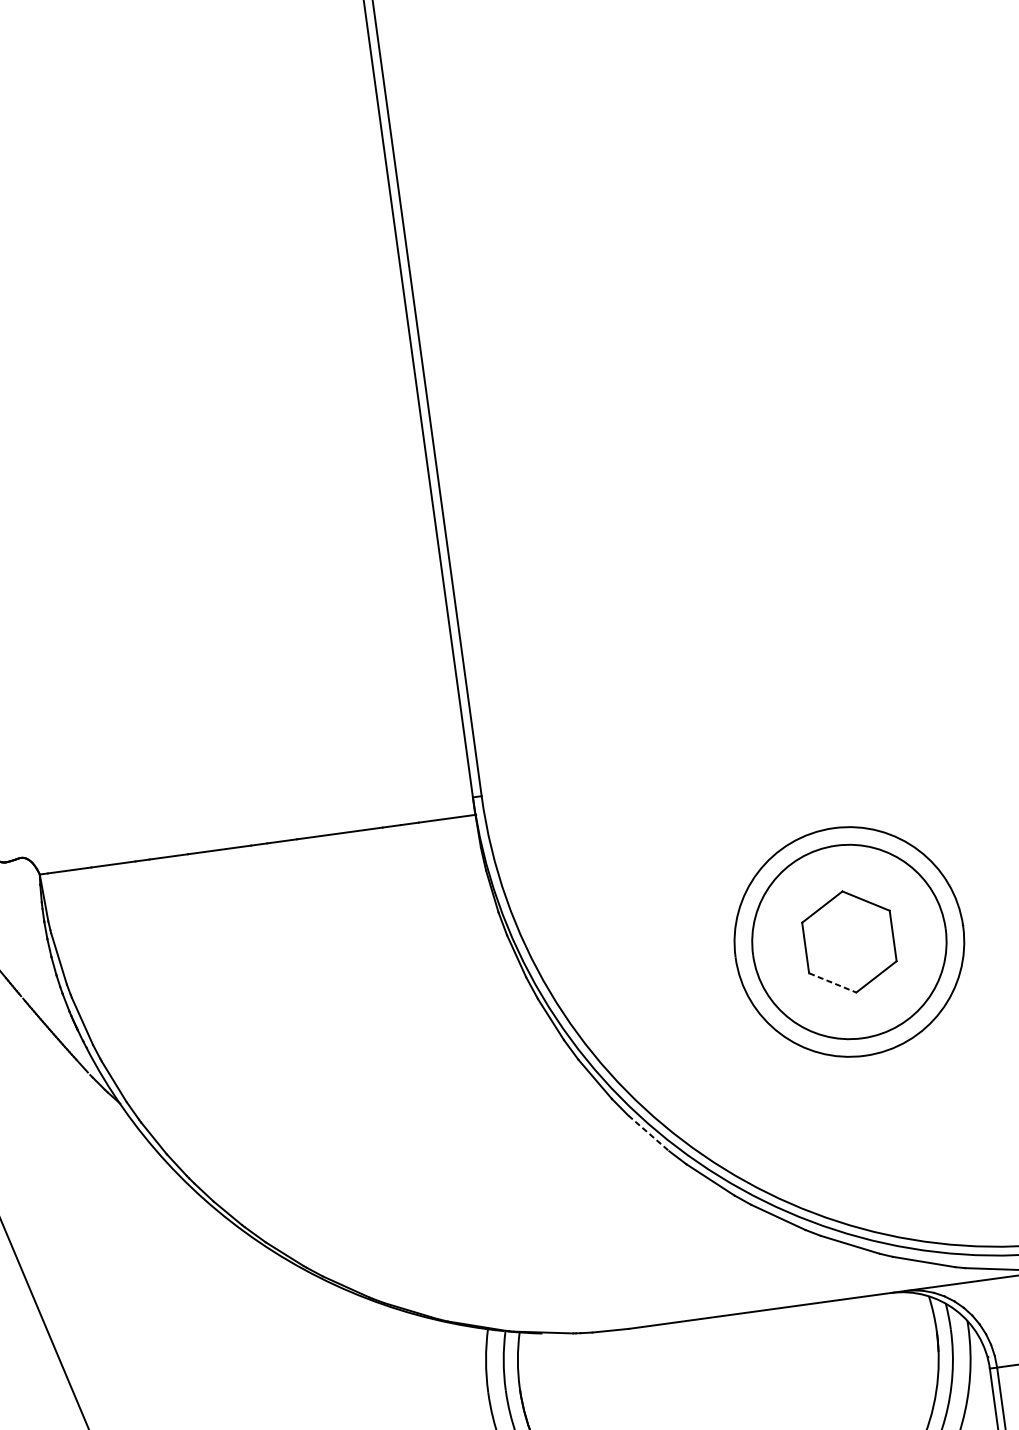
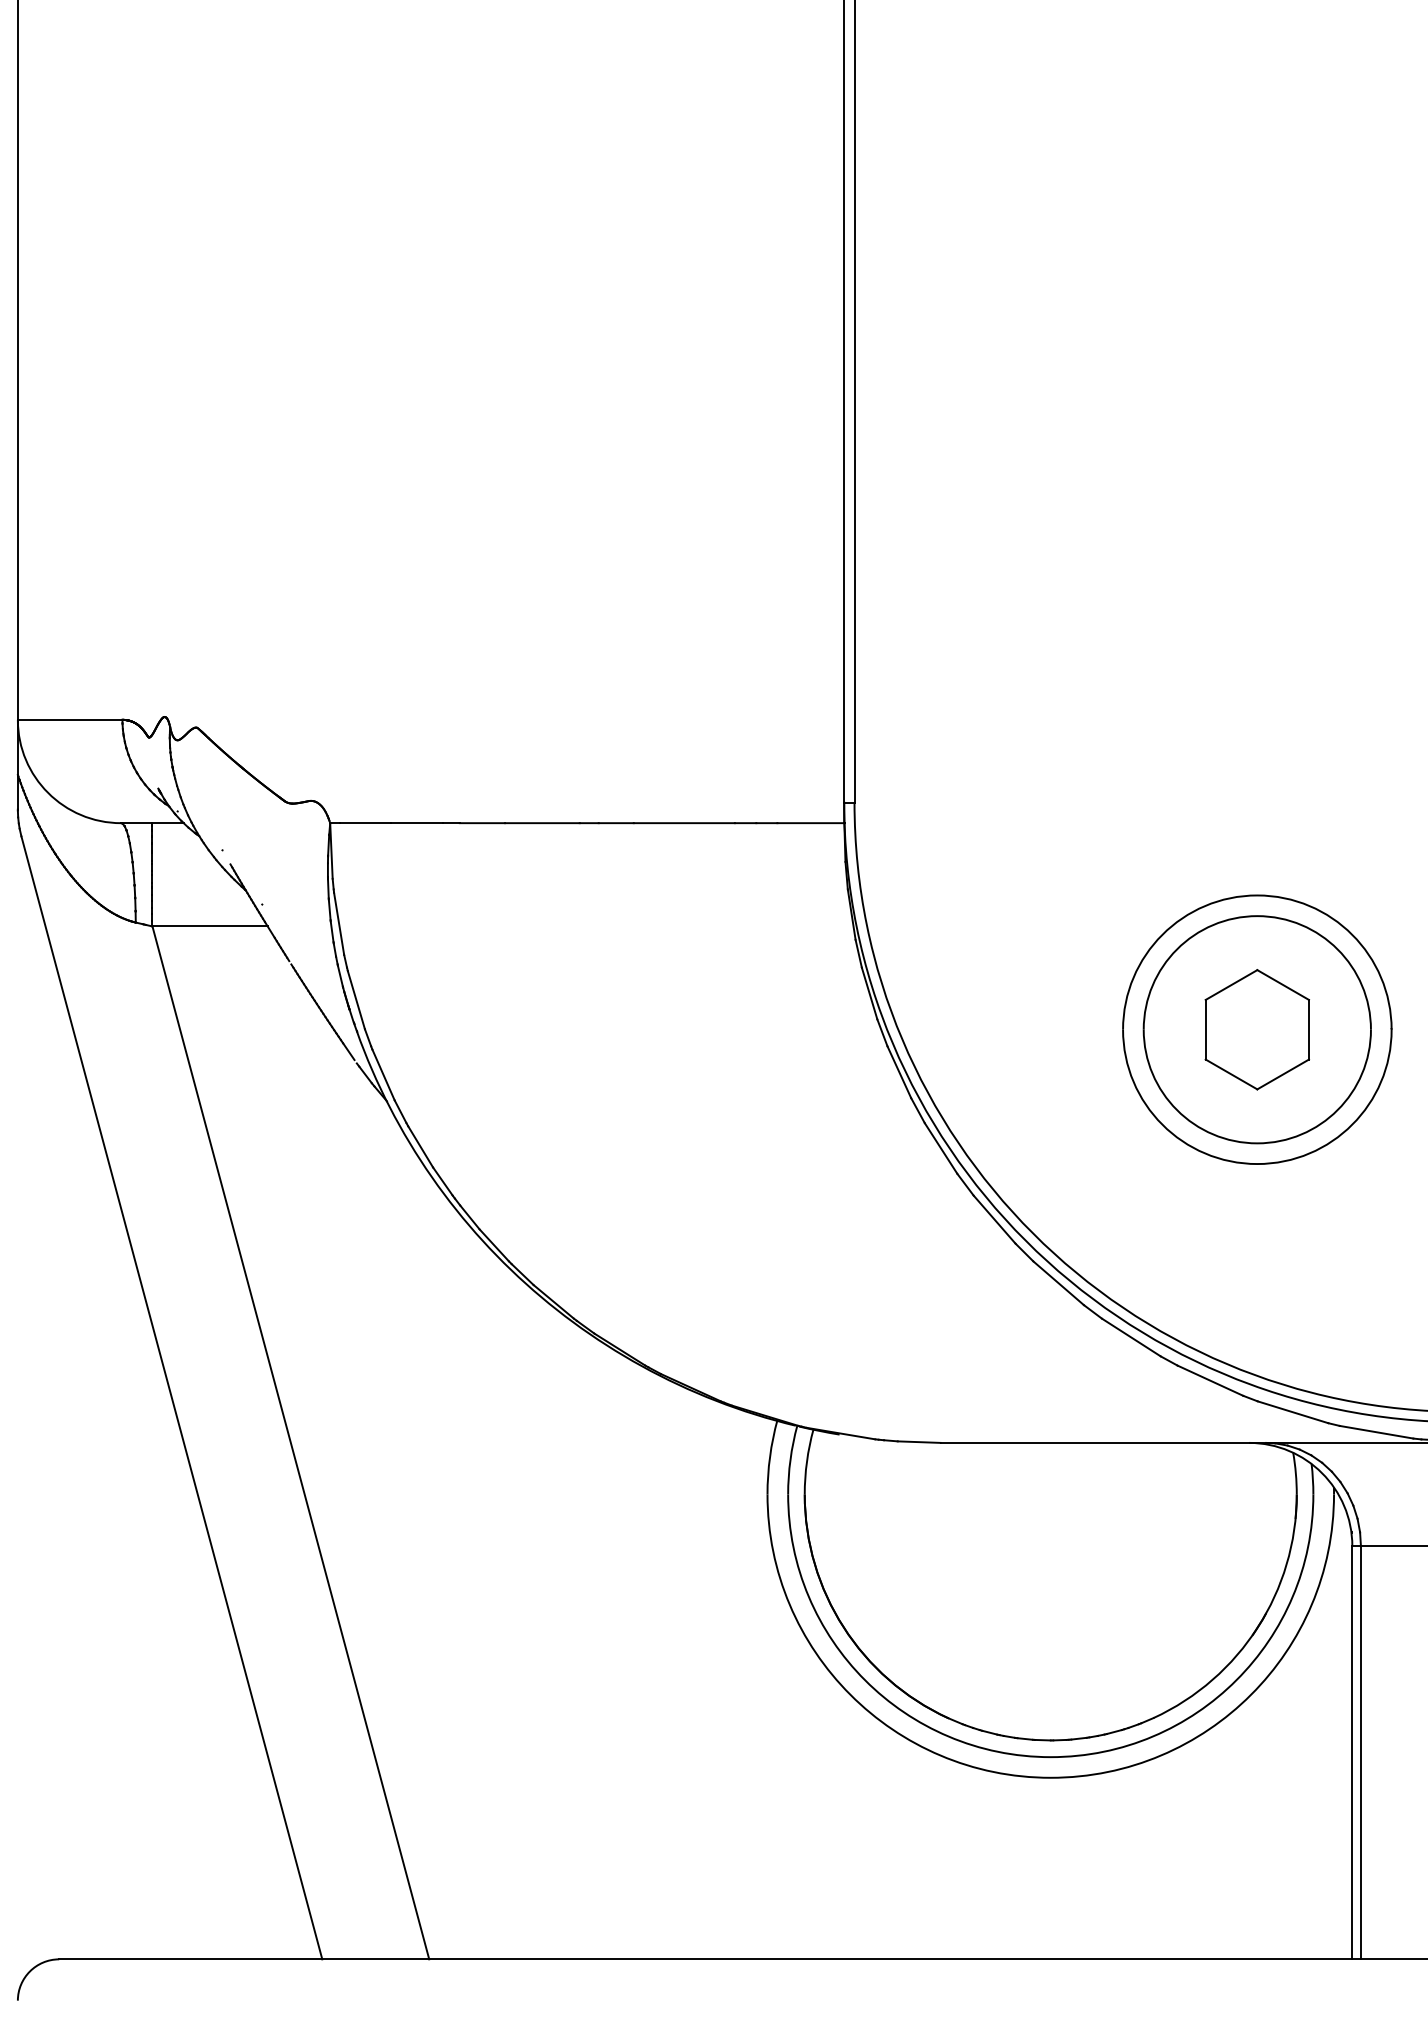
line: (832, 982) -> (1231, 1074), dashed -> solid
line: (648, 1133) -> (994, 1219), dashed -> solid

